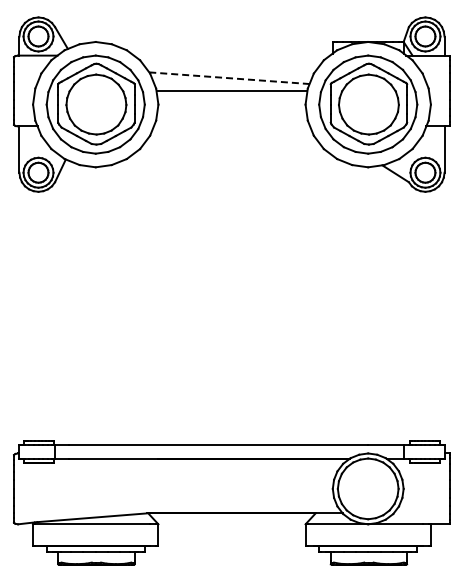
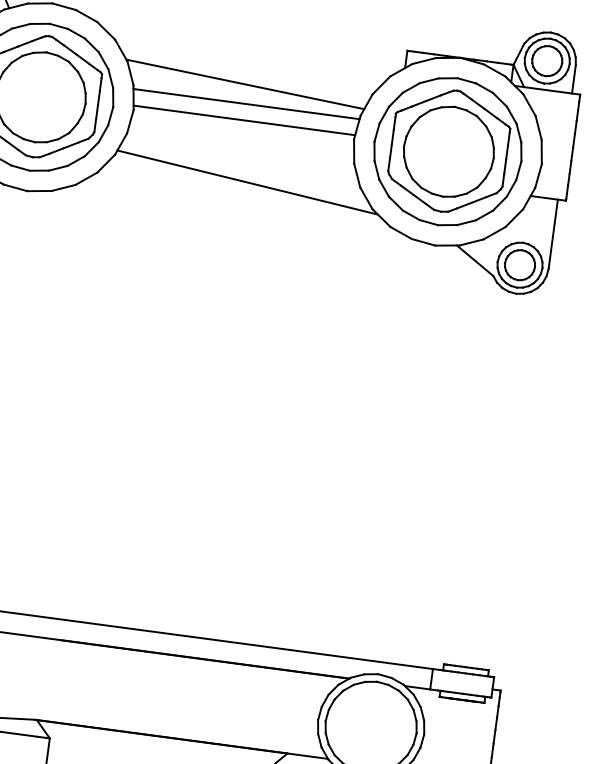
line: (229, 78) -> (245, 84), dashed -> solid
line: (231, 101) -> (243, 119), added
line: (239, 142) -> (247, 182), added

